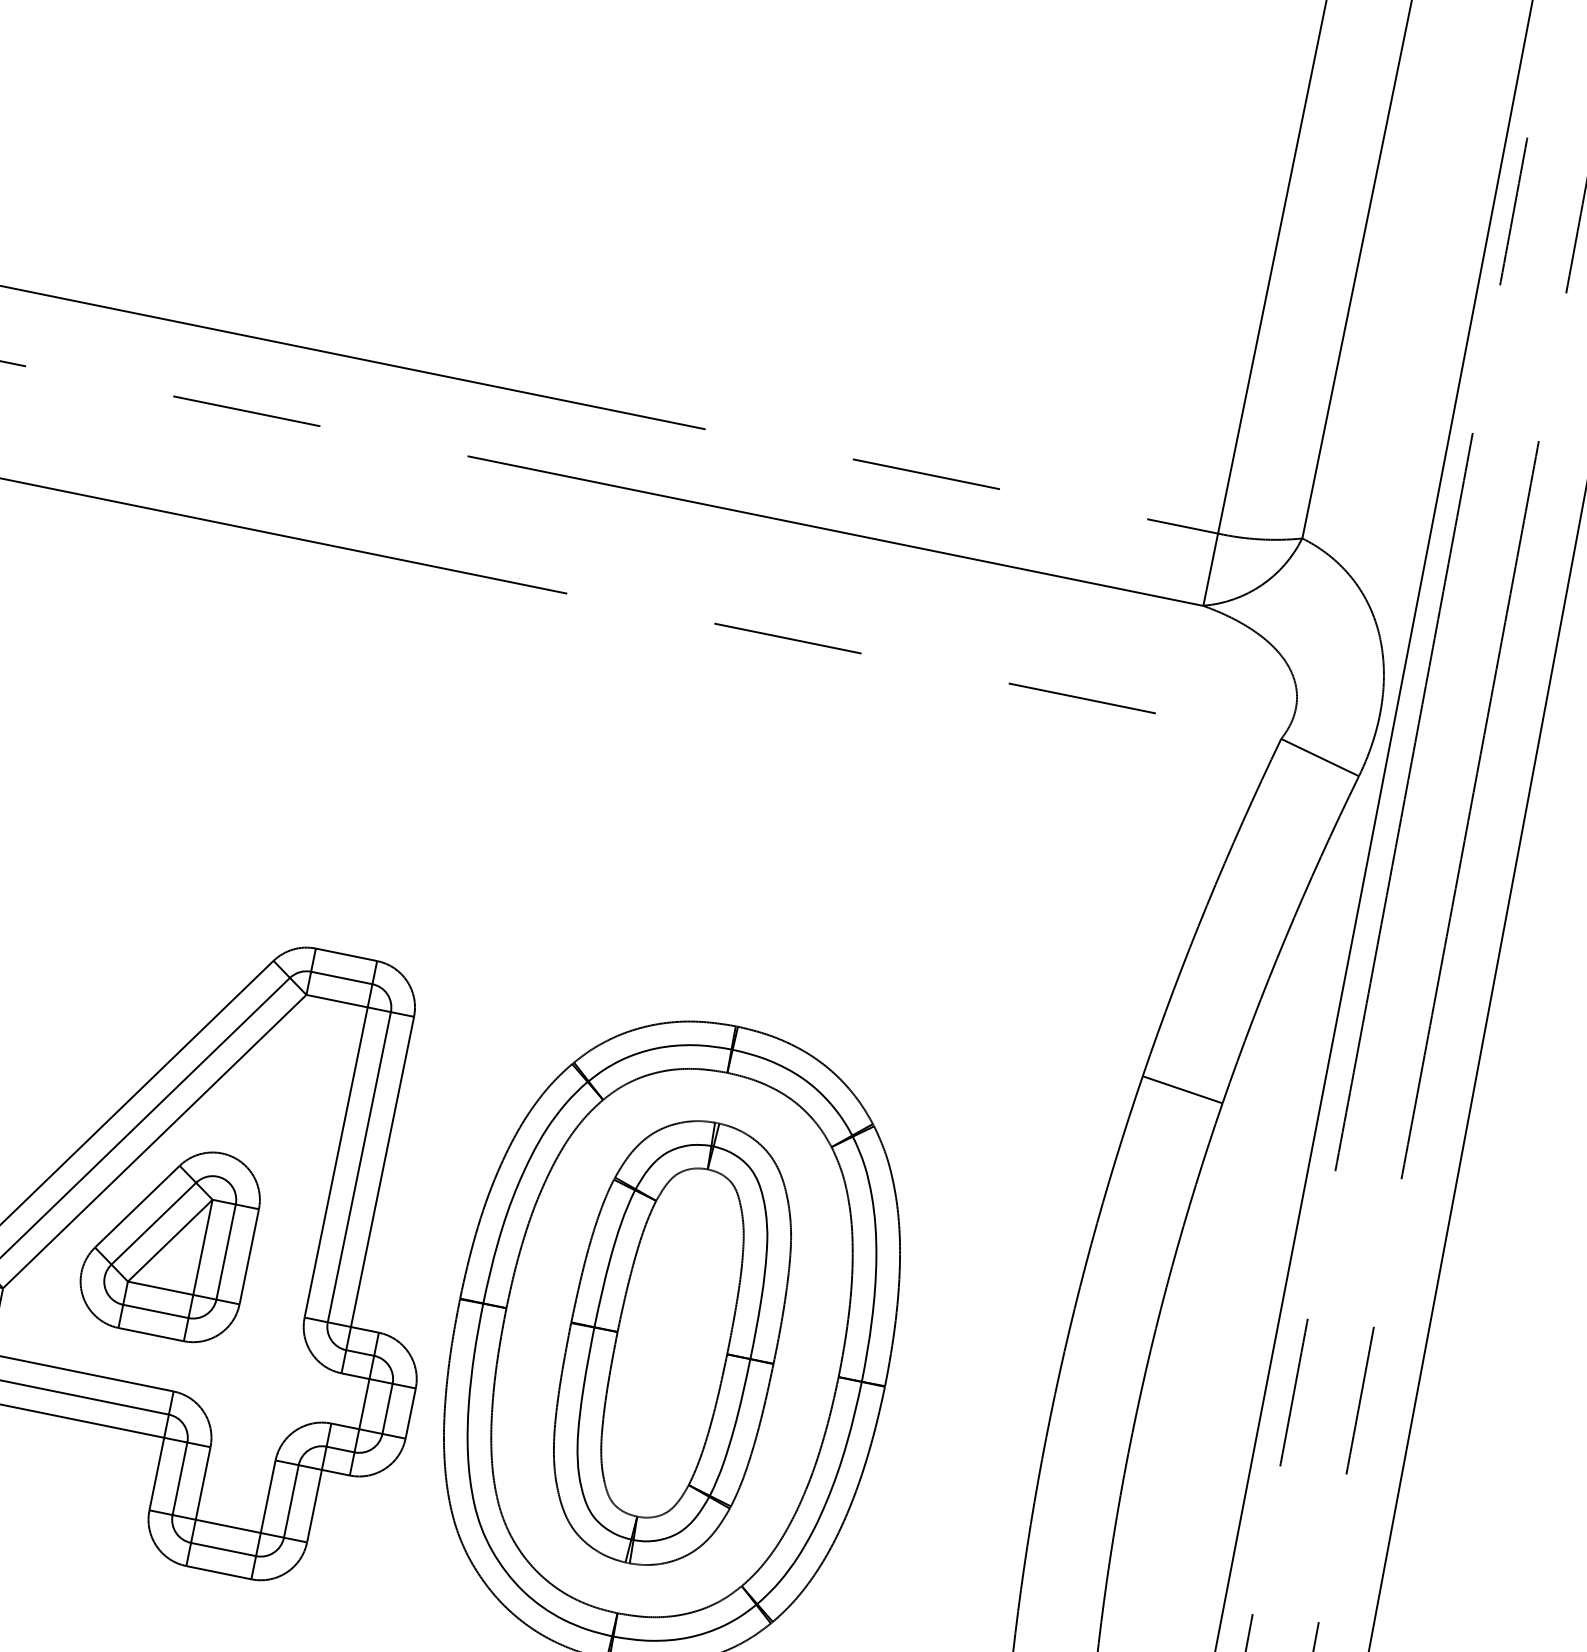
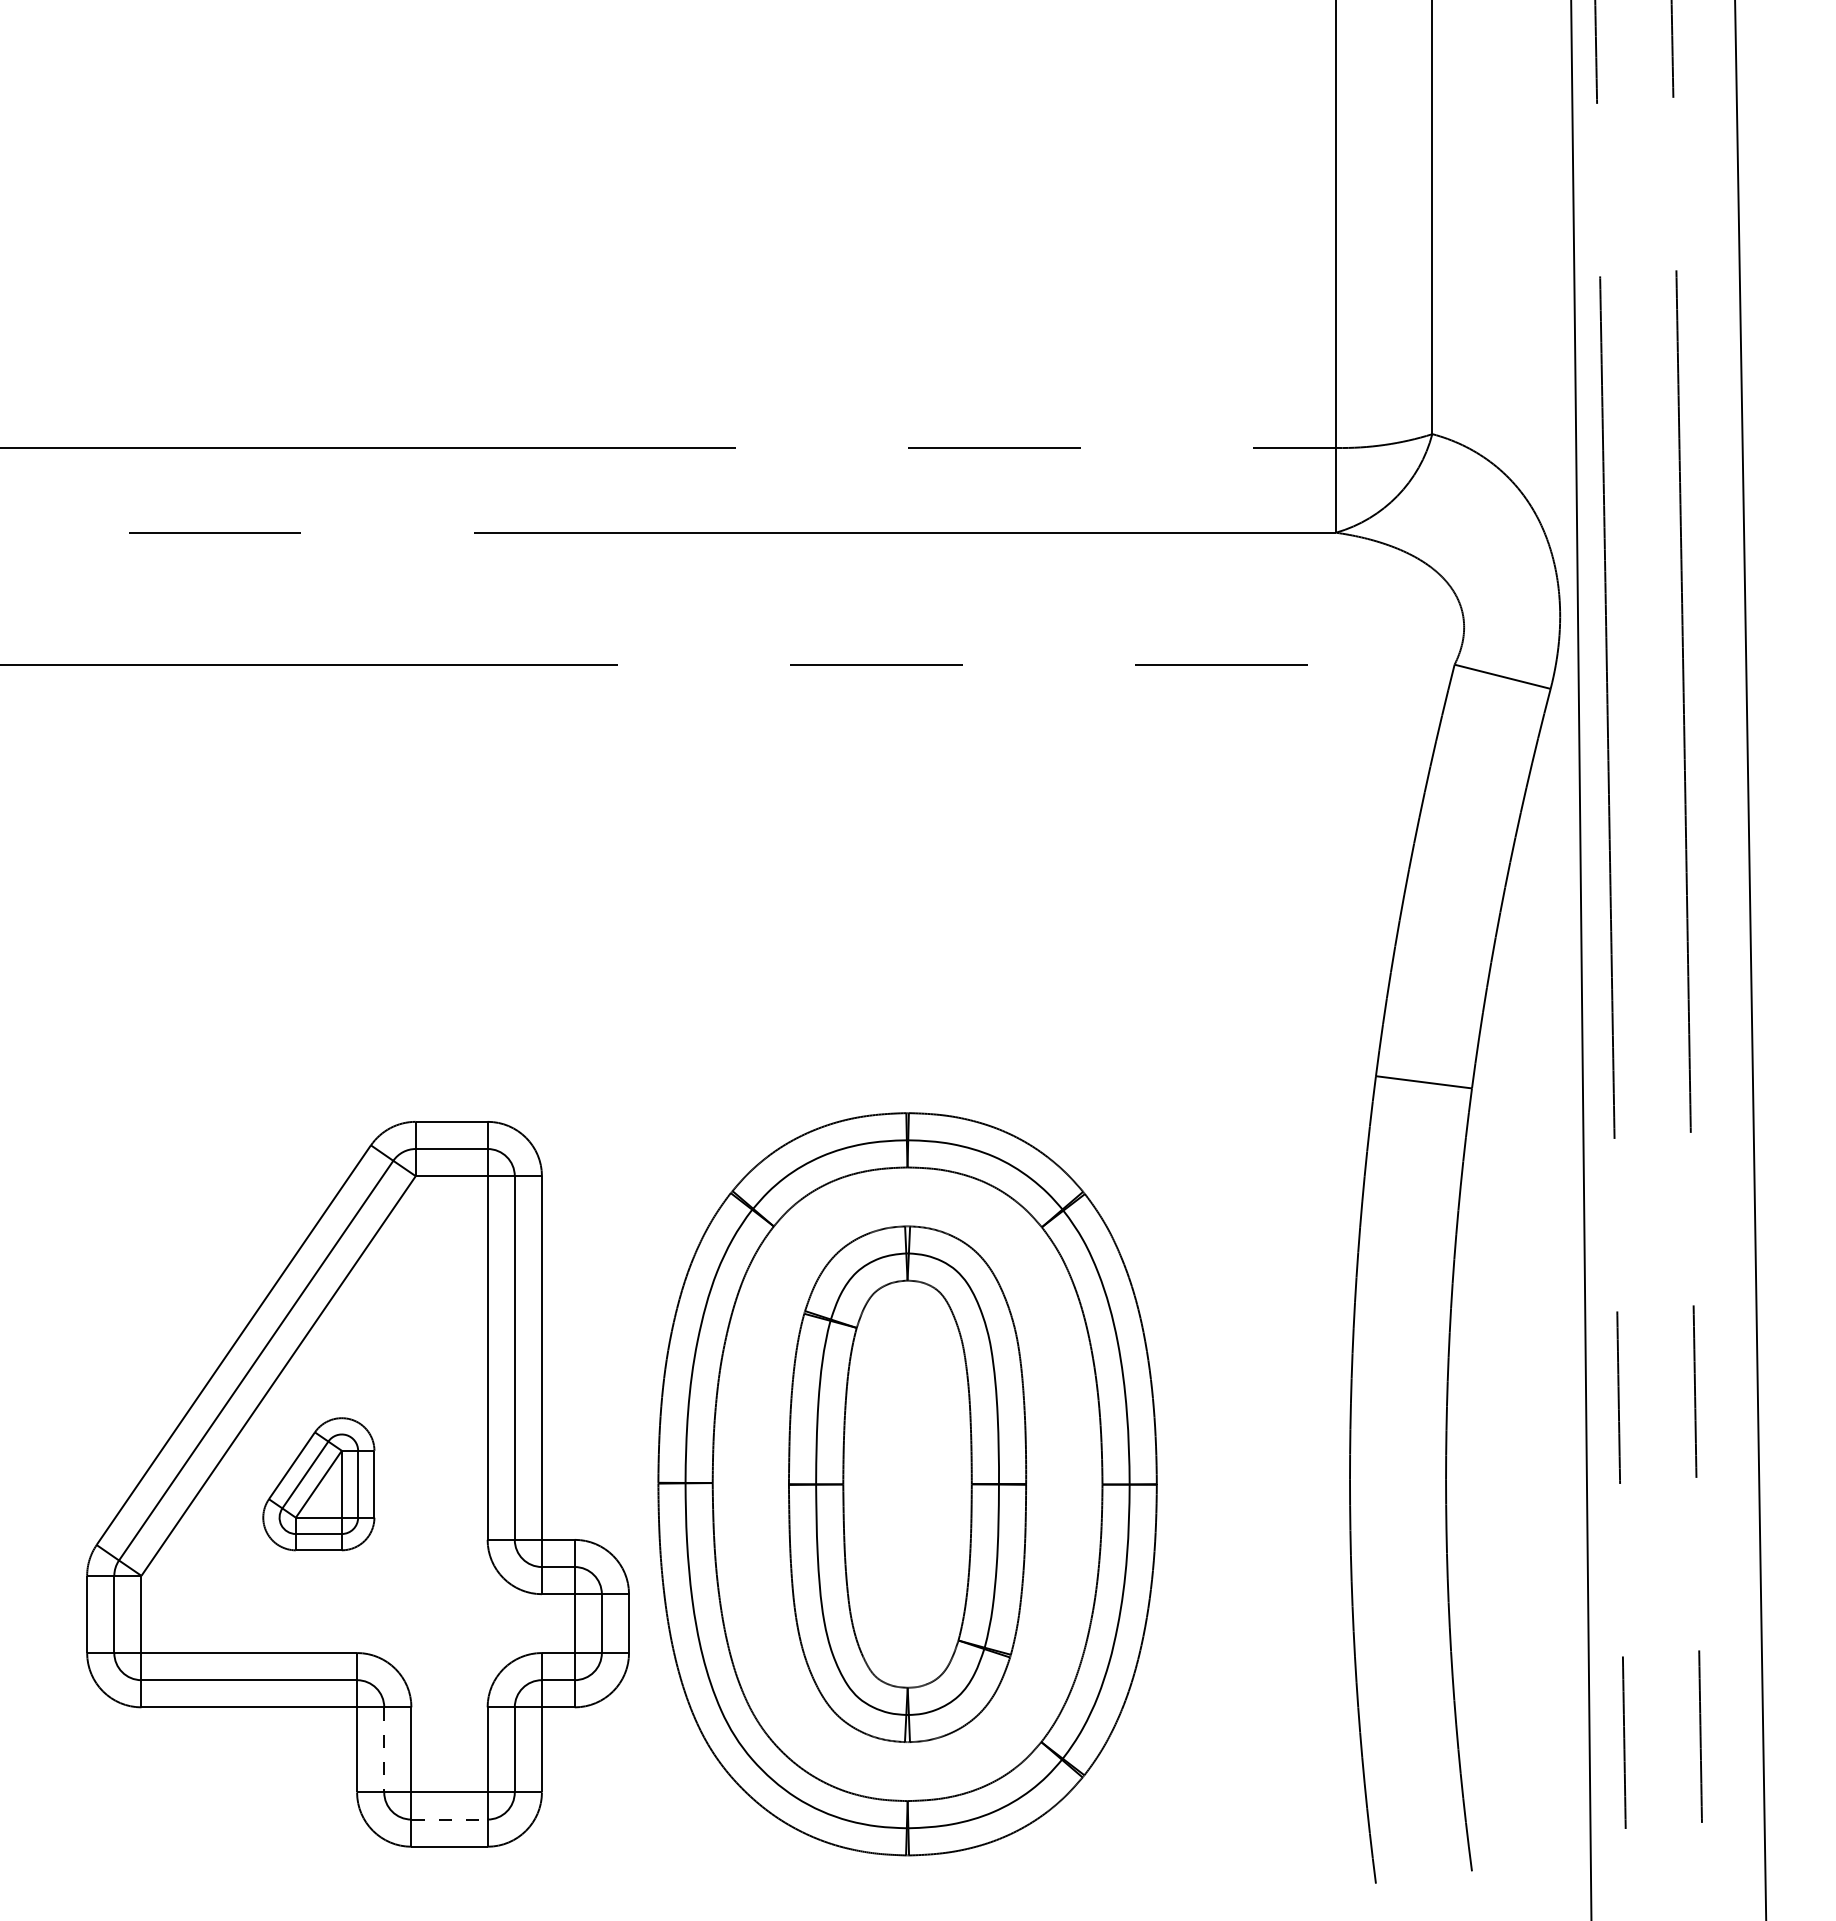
part: (169, 1241) -> (318, 1484), size x0.6
line: (180, 1478) -> (384, 1749), solid -> dashed
line: (224, 1549) -> (450, 1819), solid -> dashed

